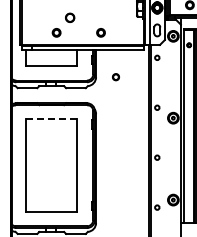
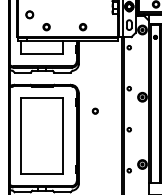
part: (70, 17) -> (30, 14), moved
part: (115, 77) -> (94, 111), moved
line: (51, 118) -> (42, 97), dashed -> solid

